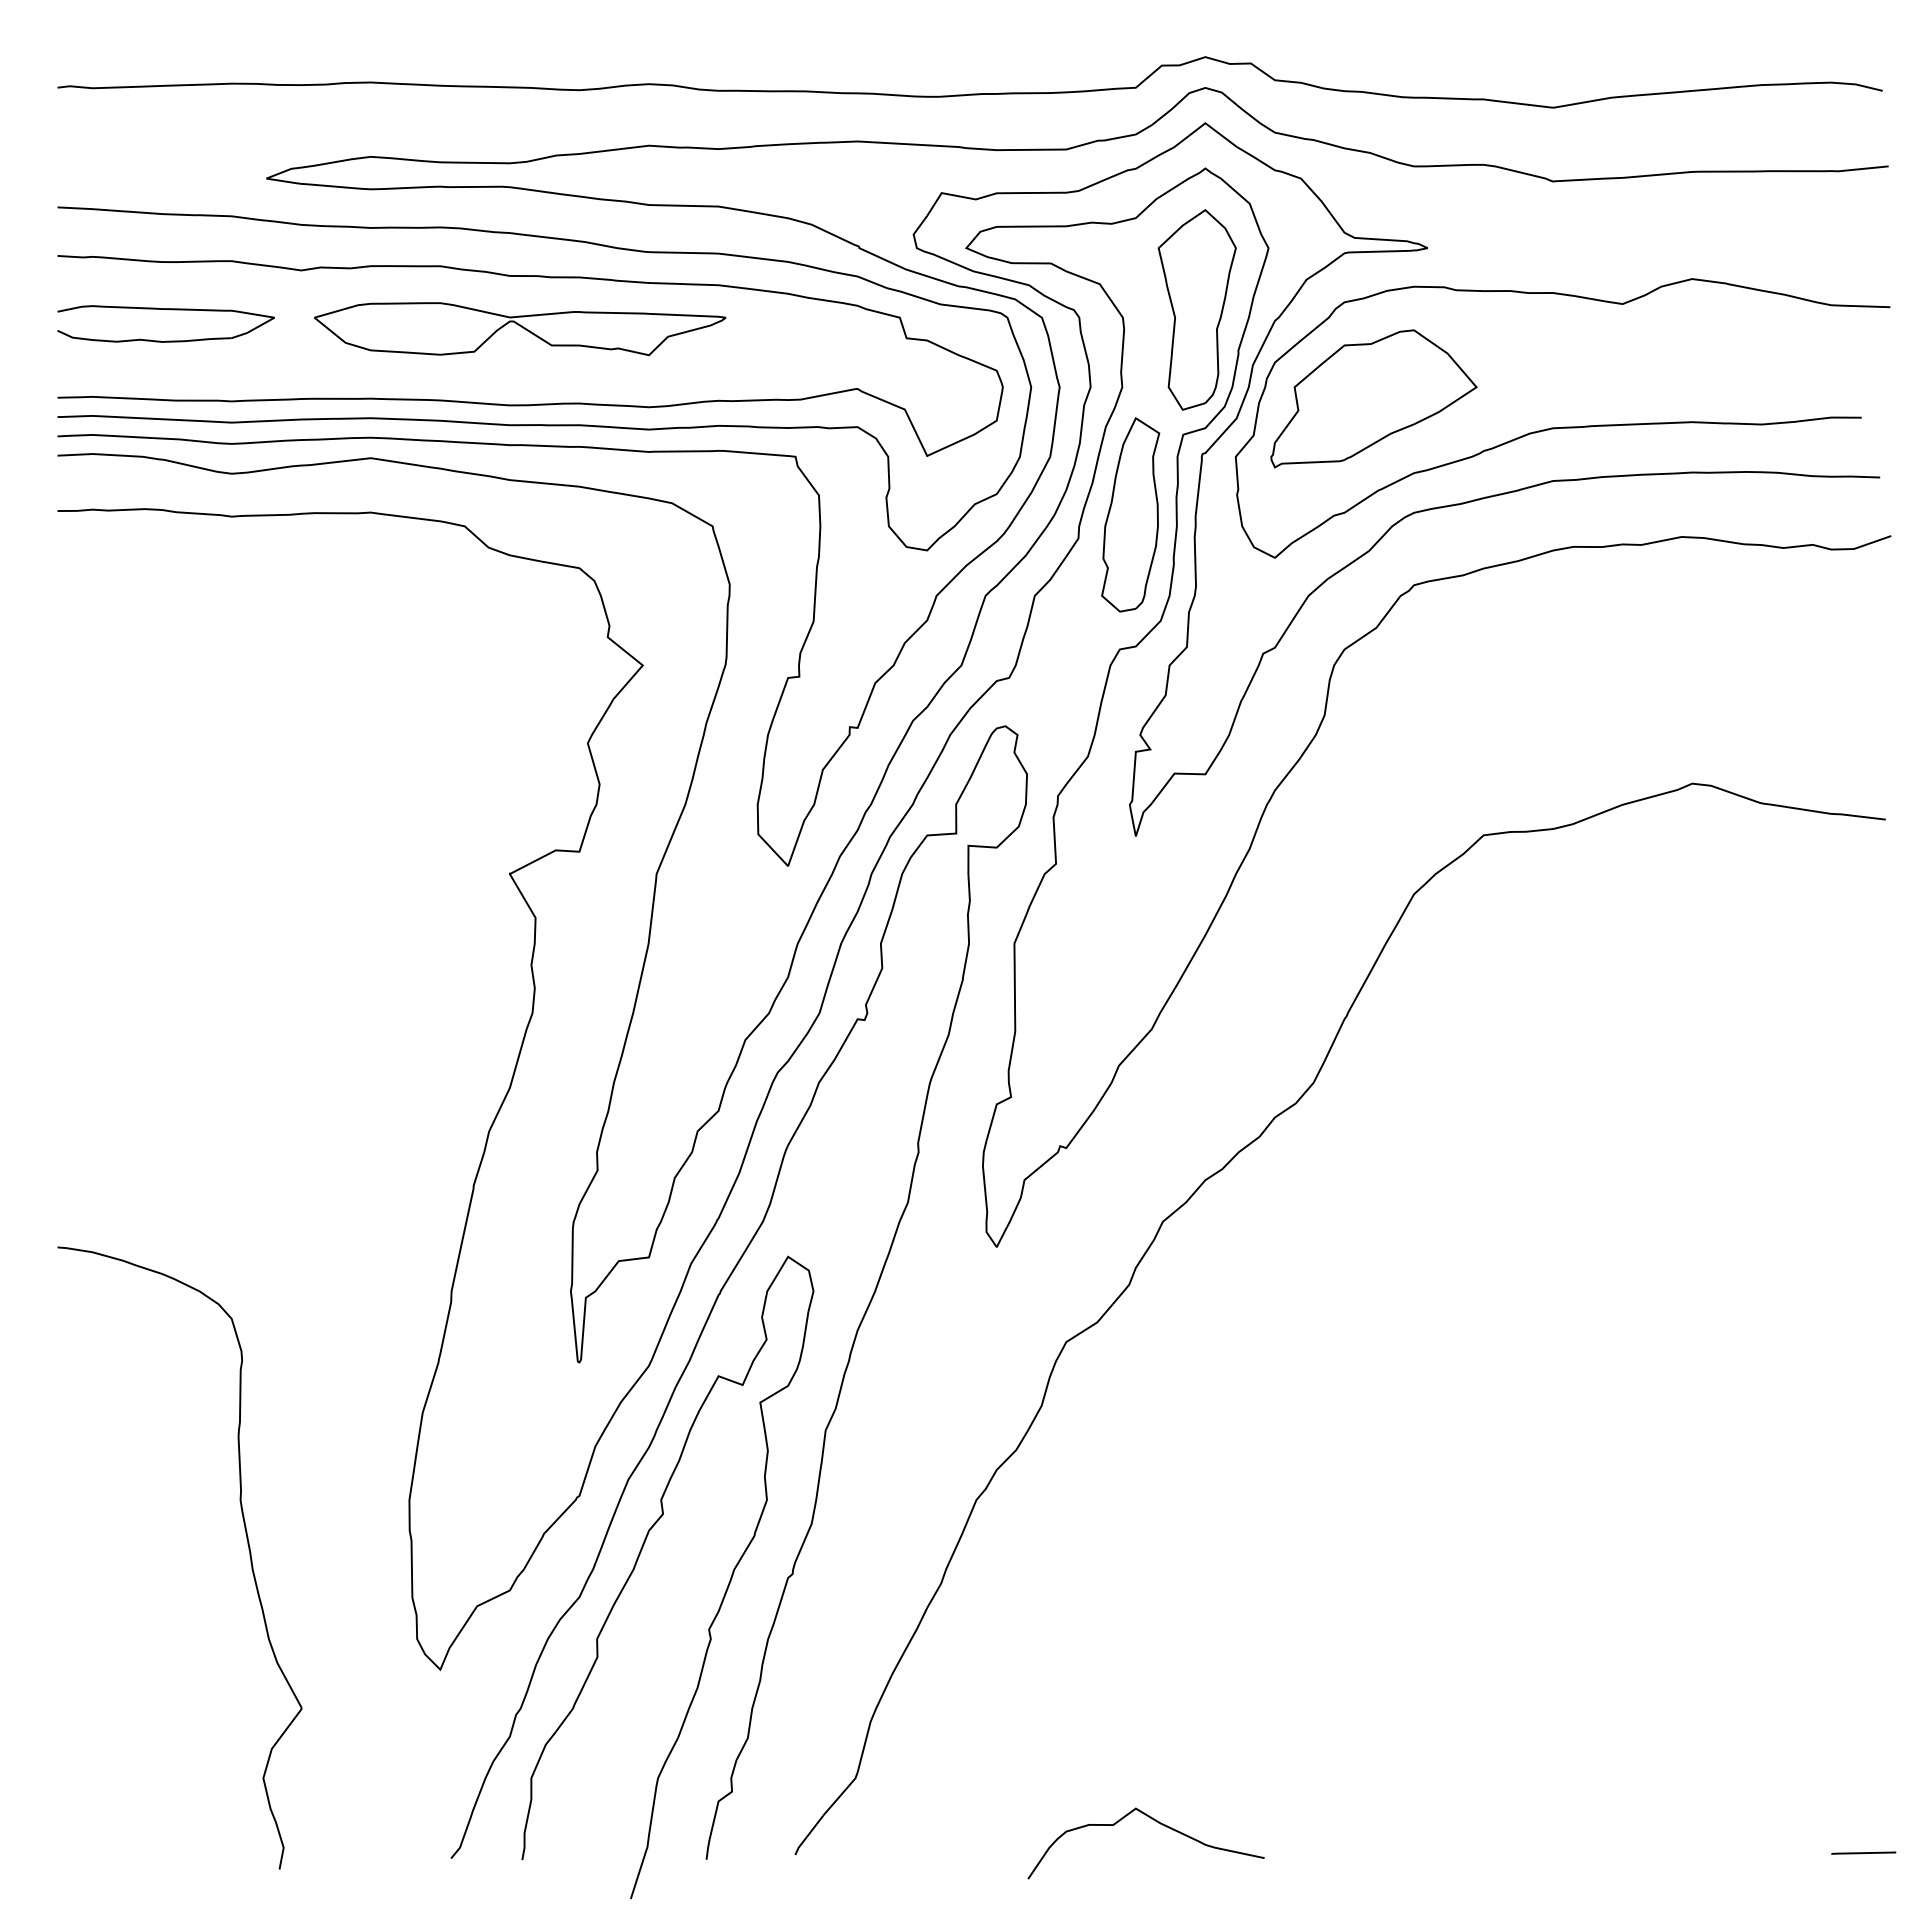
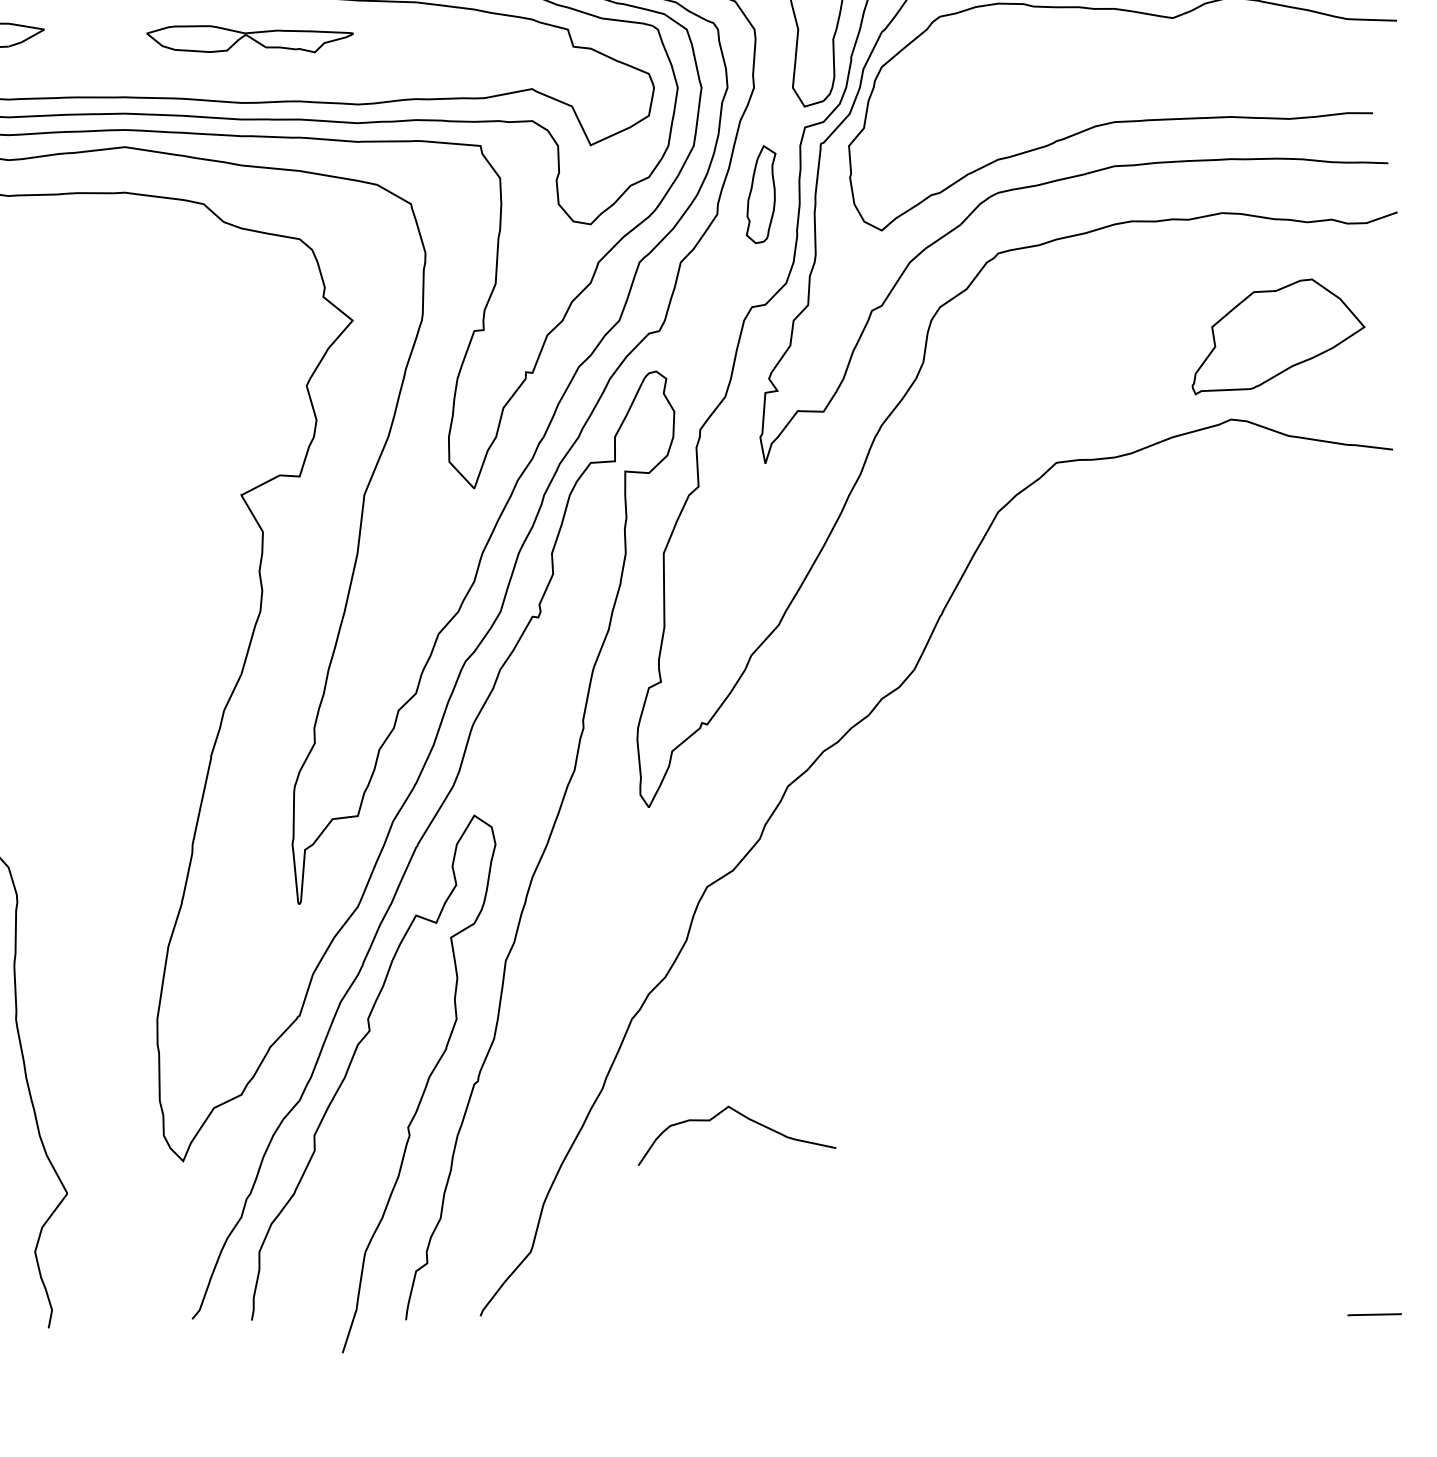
part: (520, 329) -> (250, 39), size x0.6
part: (1373, 398) -> (1278, 336), moved
part: (1130, 514) -> (760, 194), size x0.6
curve: (1156, 1822) -> (745, 1118), moved

